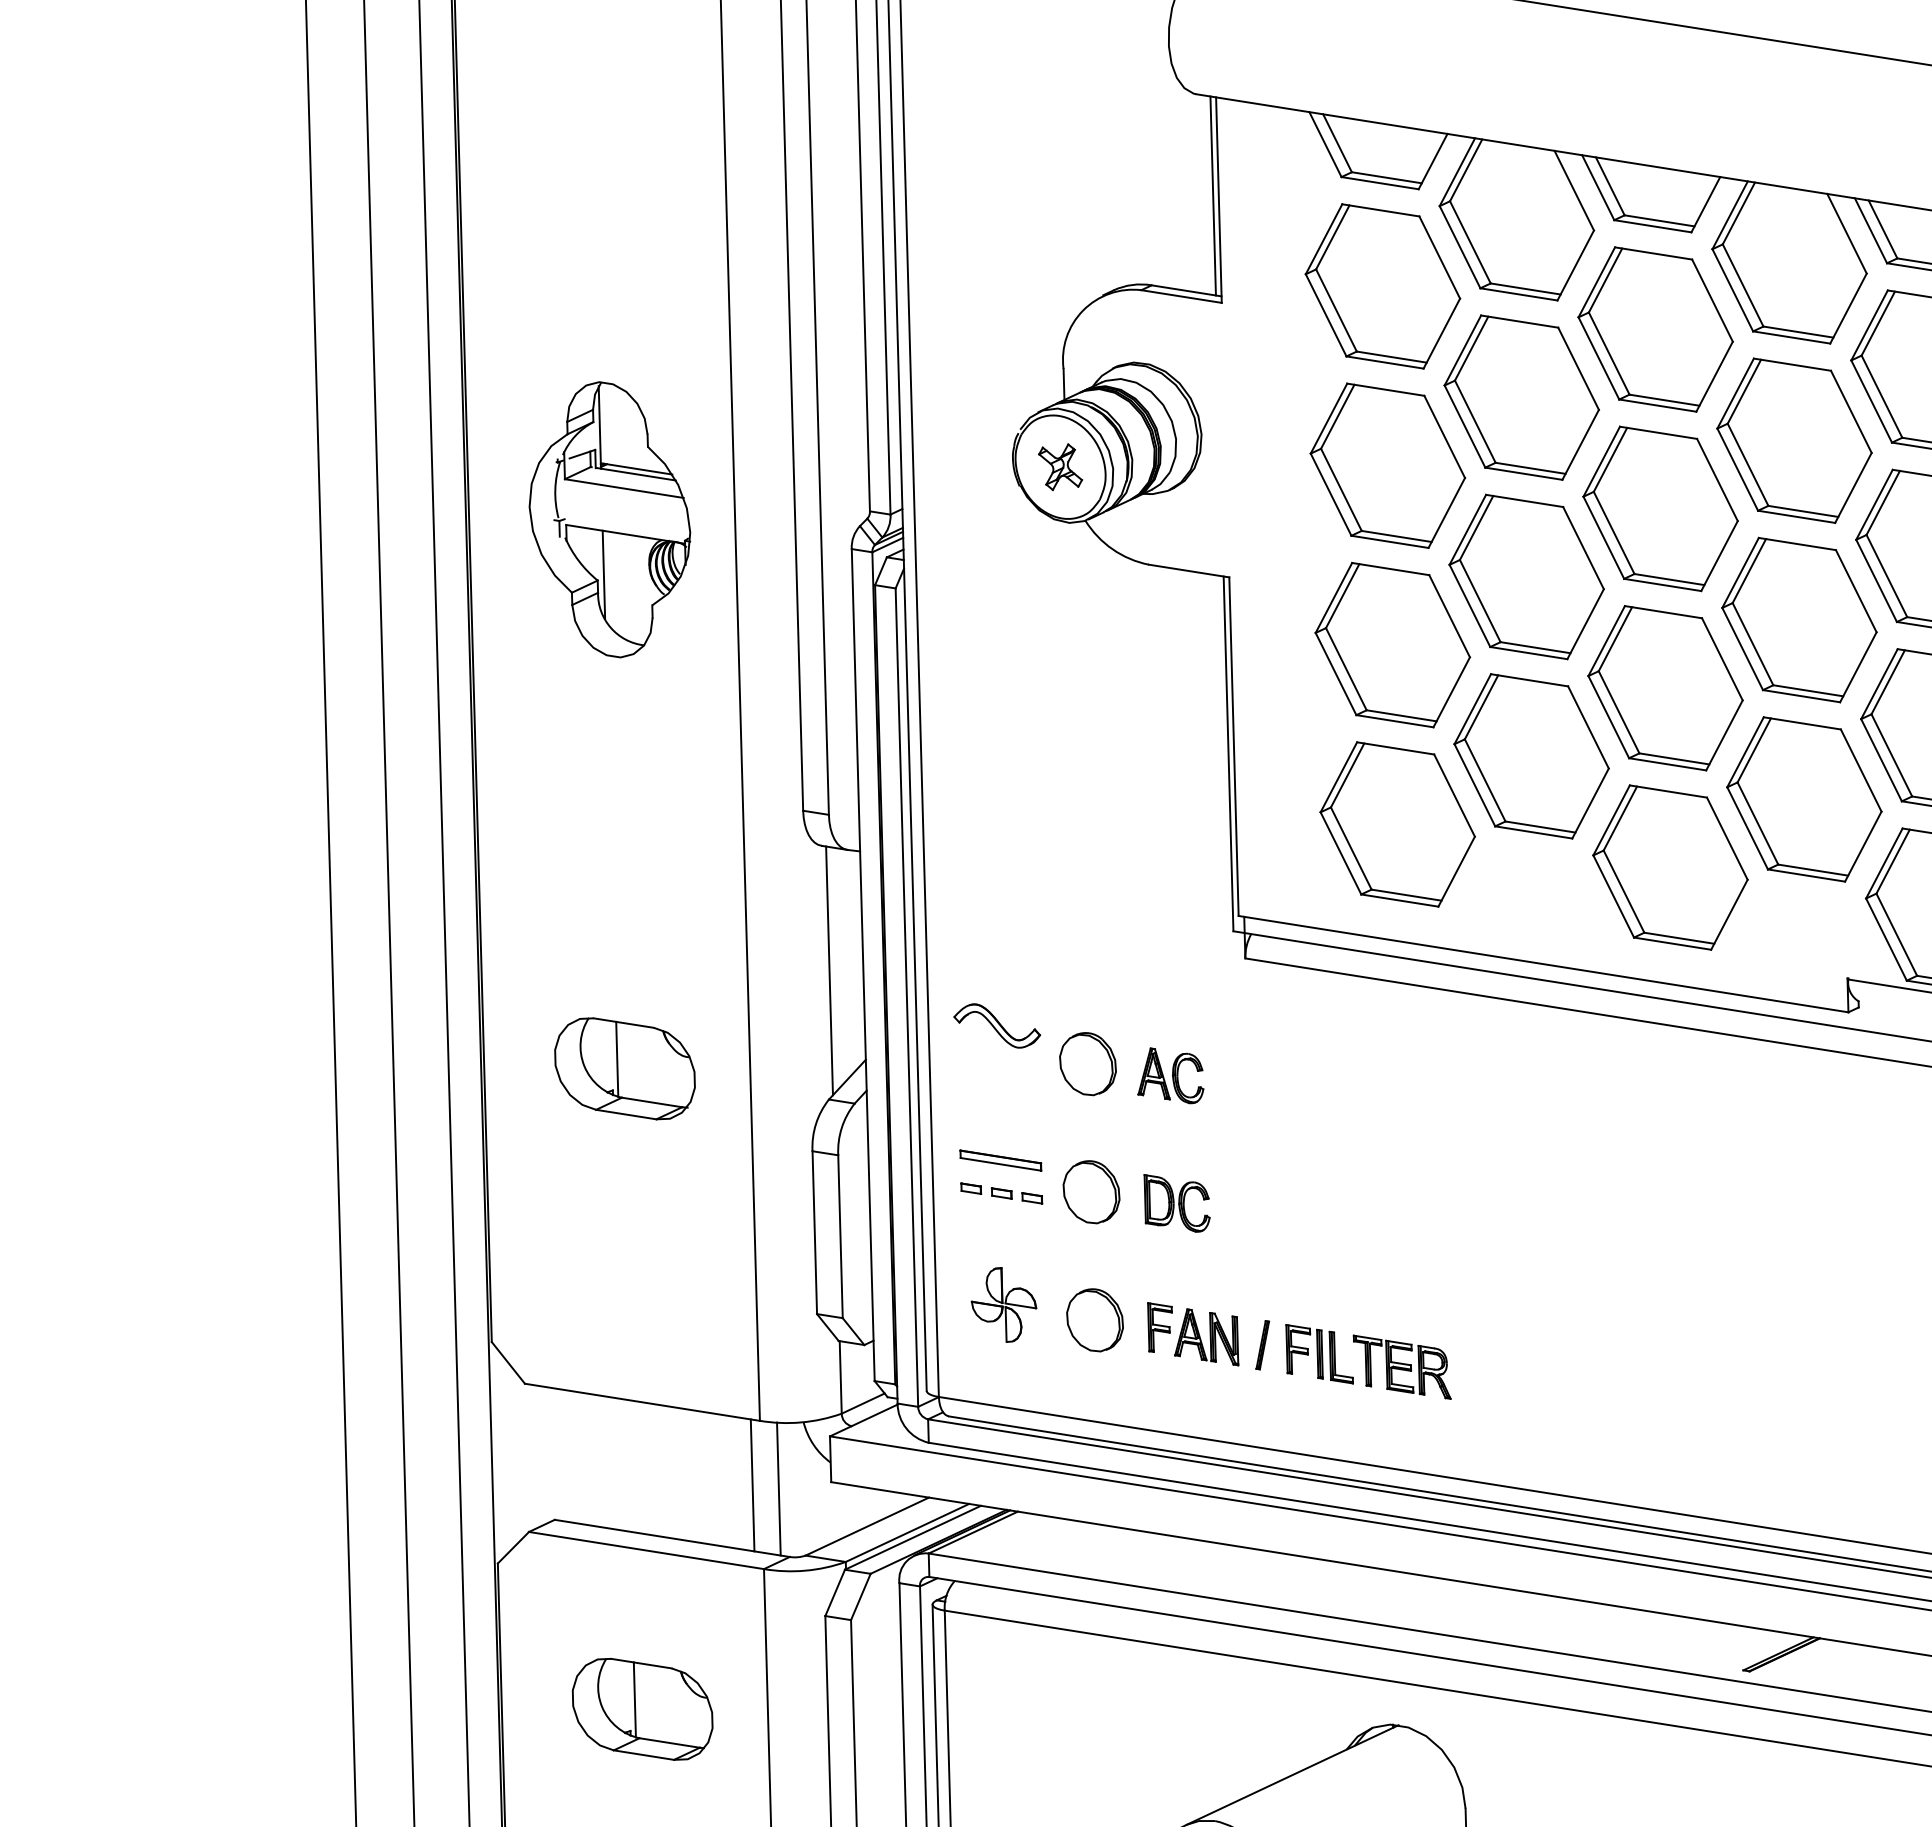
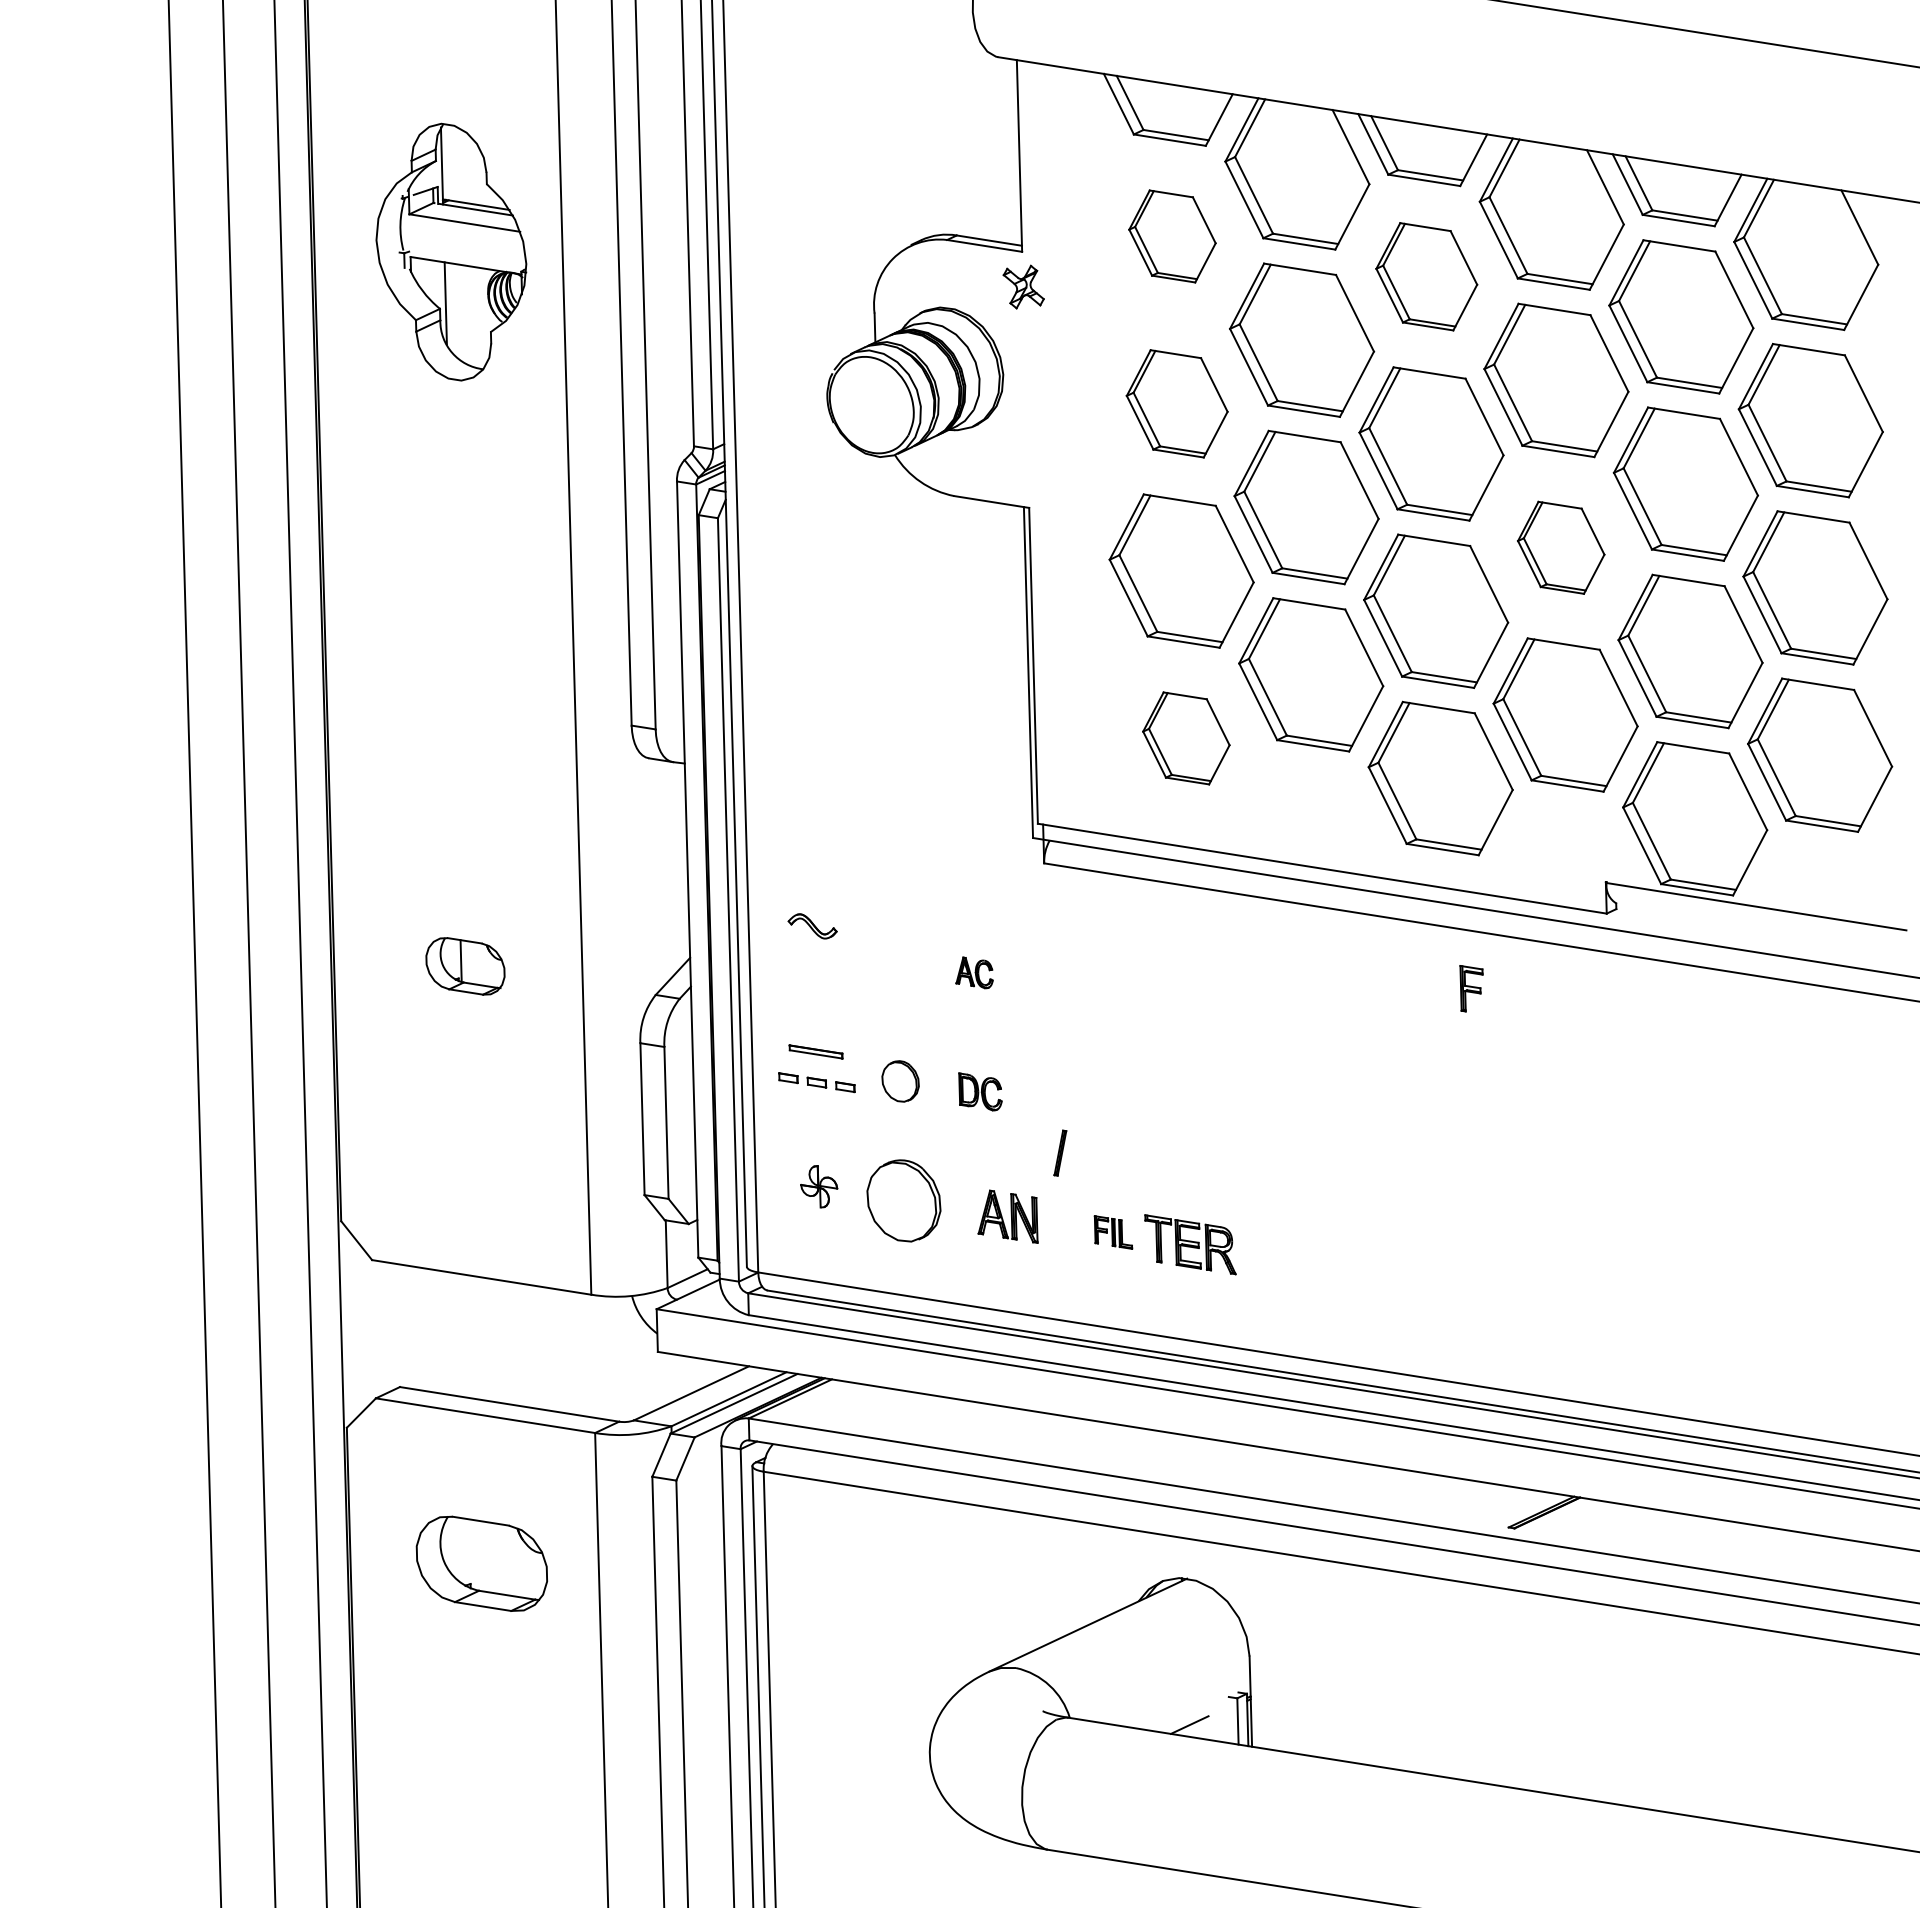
line: (1212, 195) -> (1013, 151), removed
part: (1382, 286) -> (1172, 236), size x0.6
part: (1655, 329) -> (1426, 276), size x0.7
part: (1388, 465) -> (1177, 403), size x0.7
part: (1060, 466) -> (1023, 286), moved
part: (610, 519) -> (451, 251), moved
part: (1799, 619) -> (1561, 547), size x0.6
part: (1397, 824) -> (1186, 738), size x0.6
line: (829, 970) -> (656, 874), removed
part: (997, 1026) -> (812, 926), size x0.6
part: (1088, 1063) -> (897, 961), removed
part: (625, 1069) -> (465, 966), size x0.6
part: (1170, 1075) -> (974, 972), size x0.6
part: (1000, 1160) -> (815, 1051), size x0.7
part: (1091, 1192) -> (900, 1081), size x0.7
part: (1177, 1203) -> (980, 1091), size x0.7
part: (1004, 1304) -> (819, 1186), size x0.6
part: (1094, 1319) -> (903, 1200), size x1.4
part: (1159, 1327) -> (1471, 988), moved
part: (1262, 1344) -> (1060, 1152), moved
part: (1319, 1354) -> (1113, 1232), size x0.6
line: (752, 1484) -> (584, 1354), removed
line: (778, 1489) -> (608, 1358), removed
line: (634, 1700) -> (474, 1555), removed

